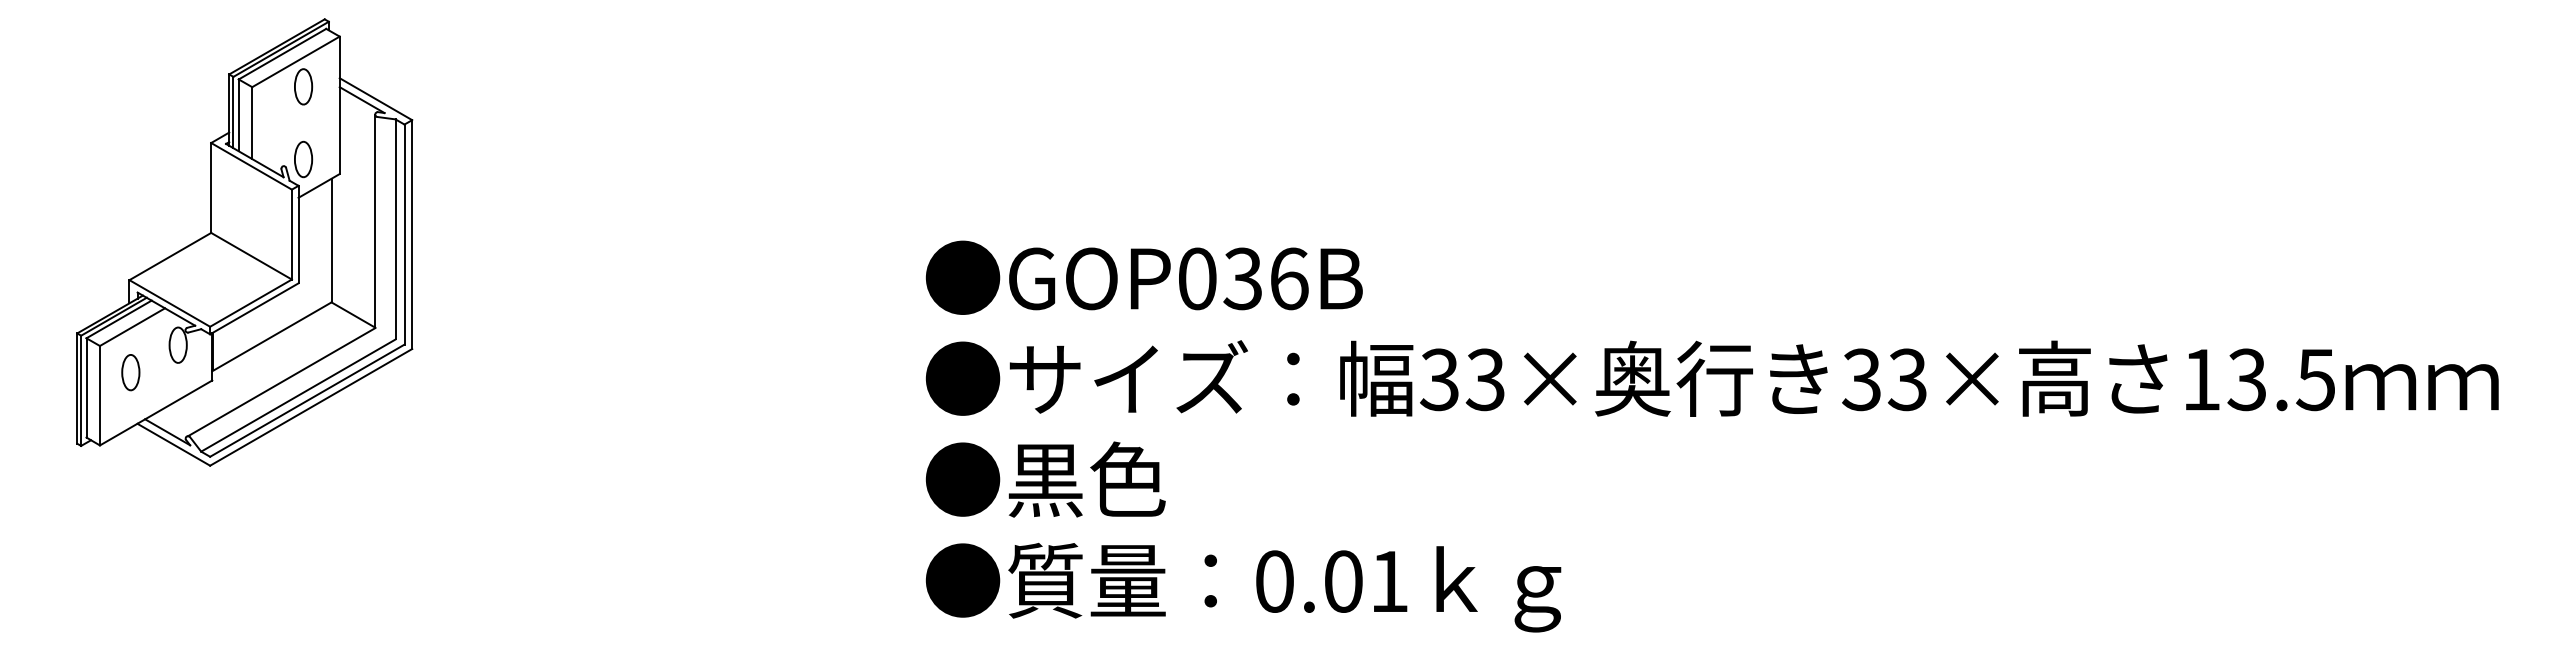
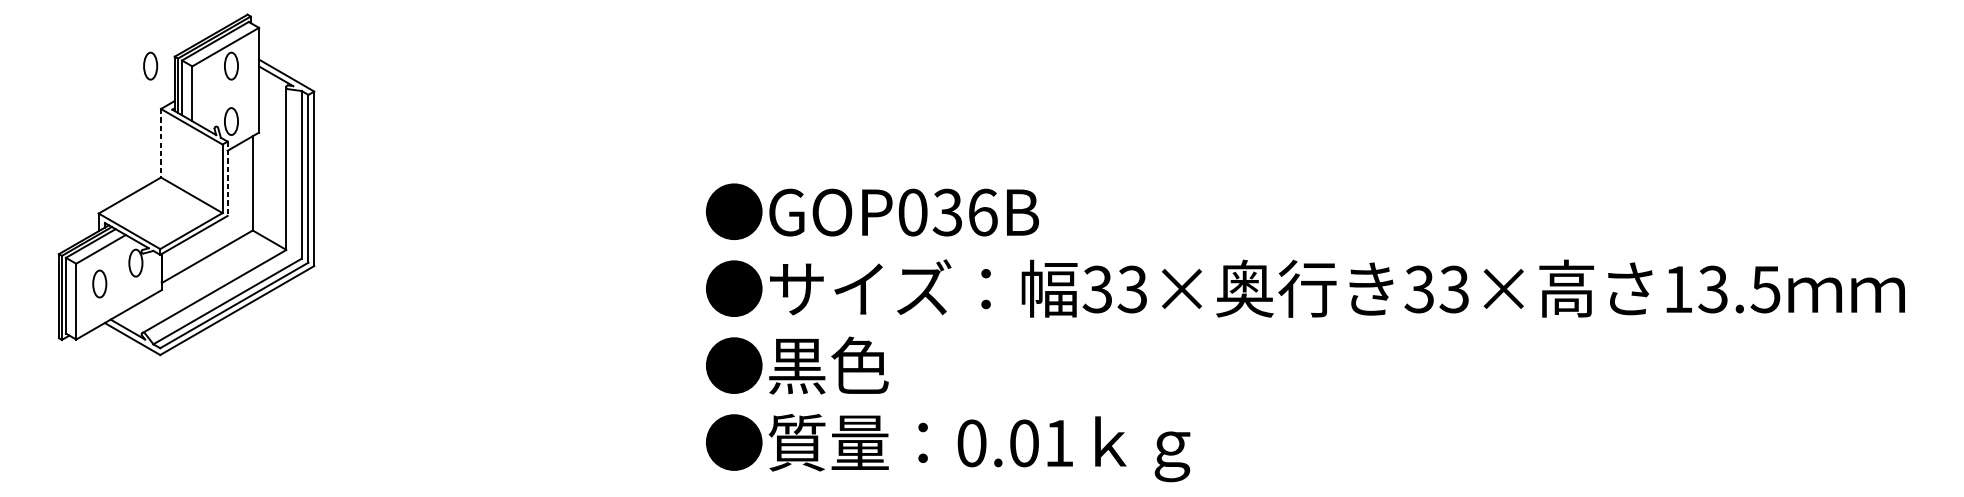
part: (197, 86) -> (150, 65), added
line: (211, 187) -> (161, 142), solid -> dashed
line: (298, 234) -> (227, 178), solid -> dashed

